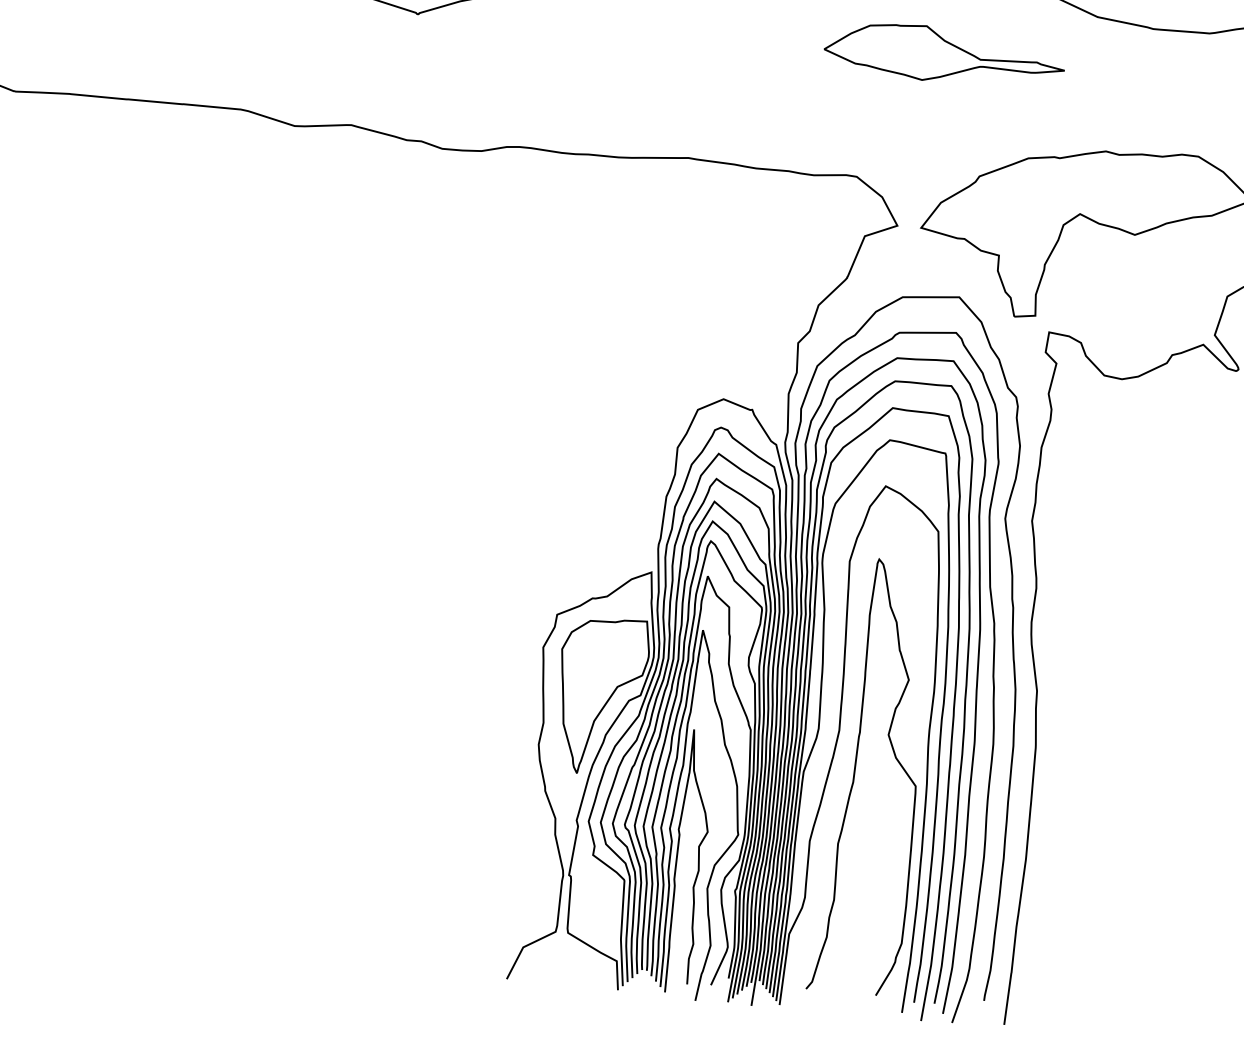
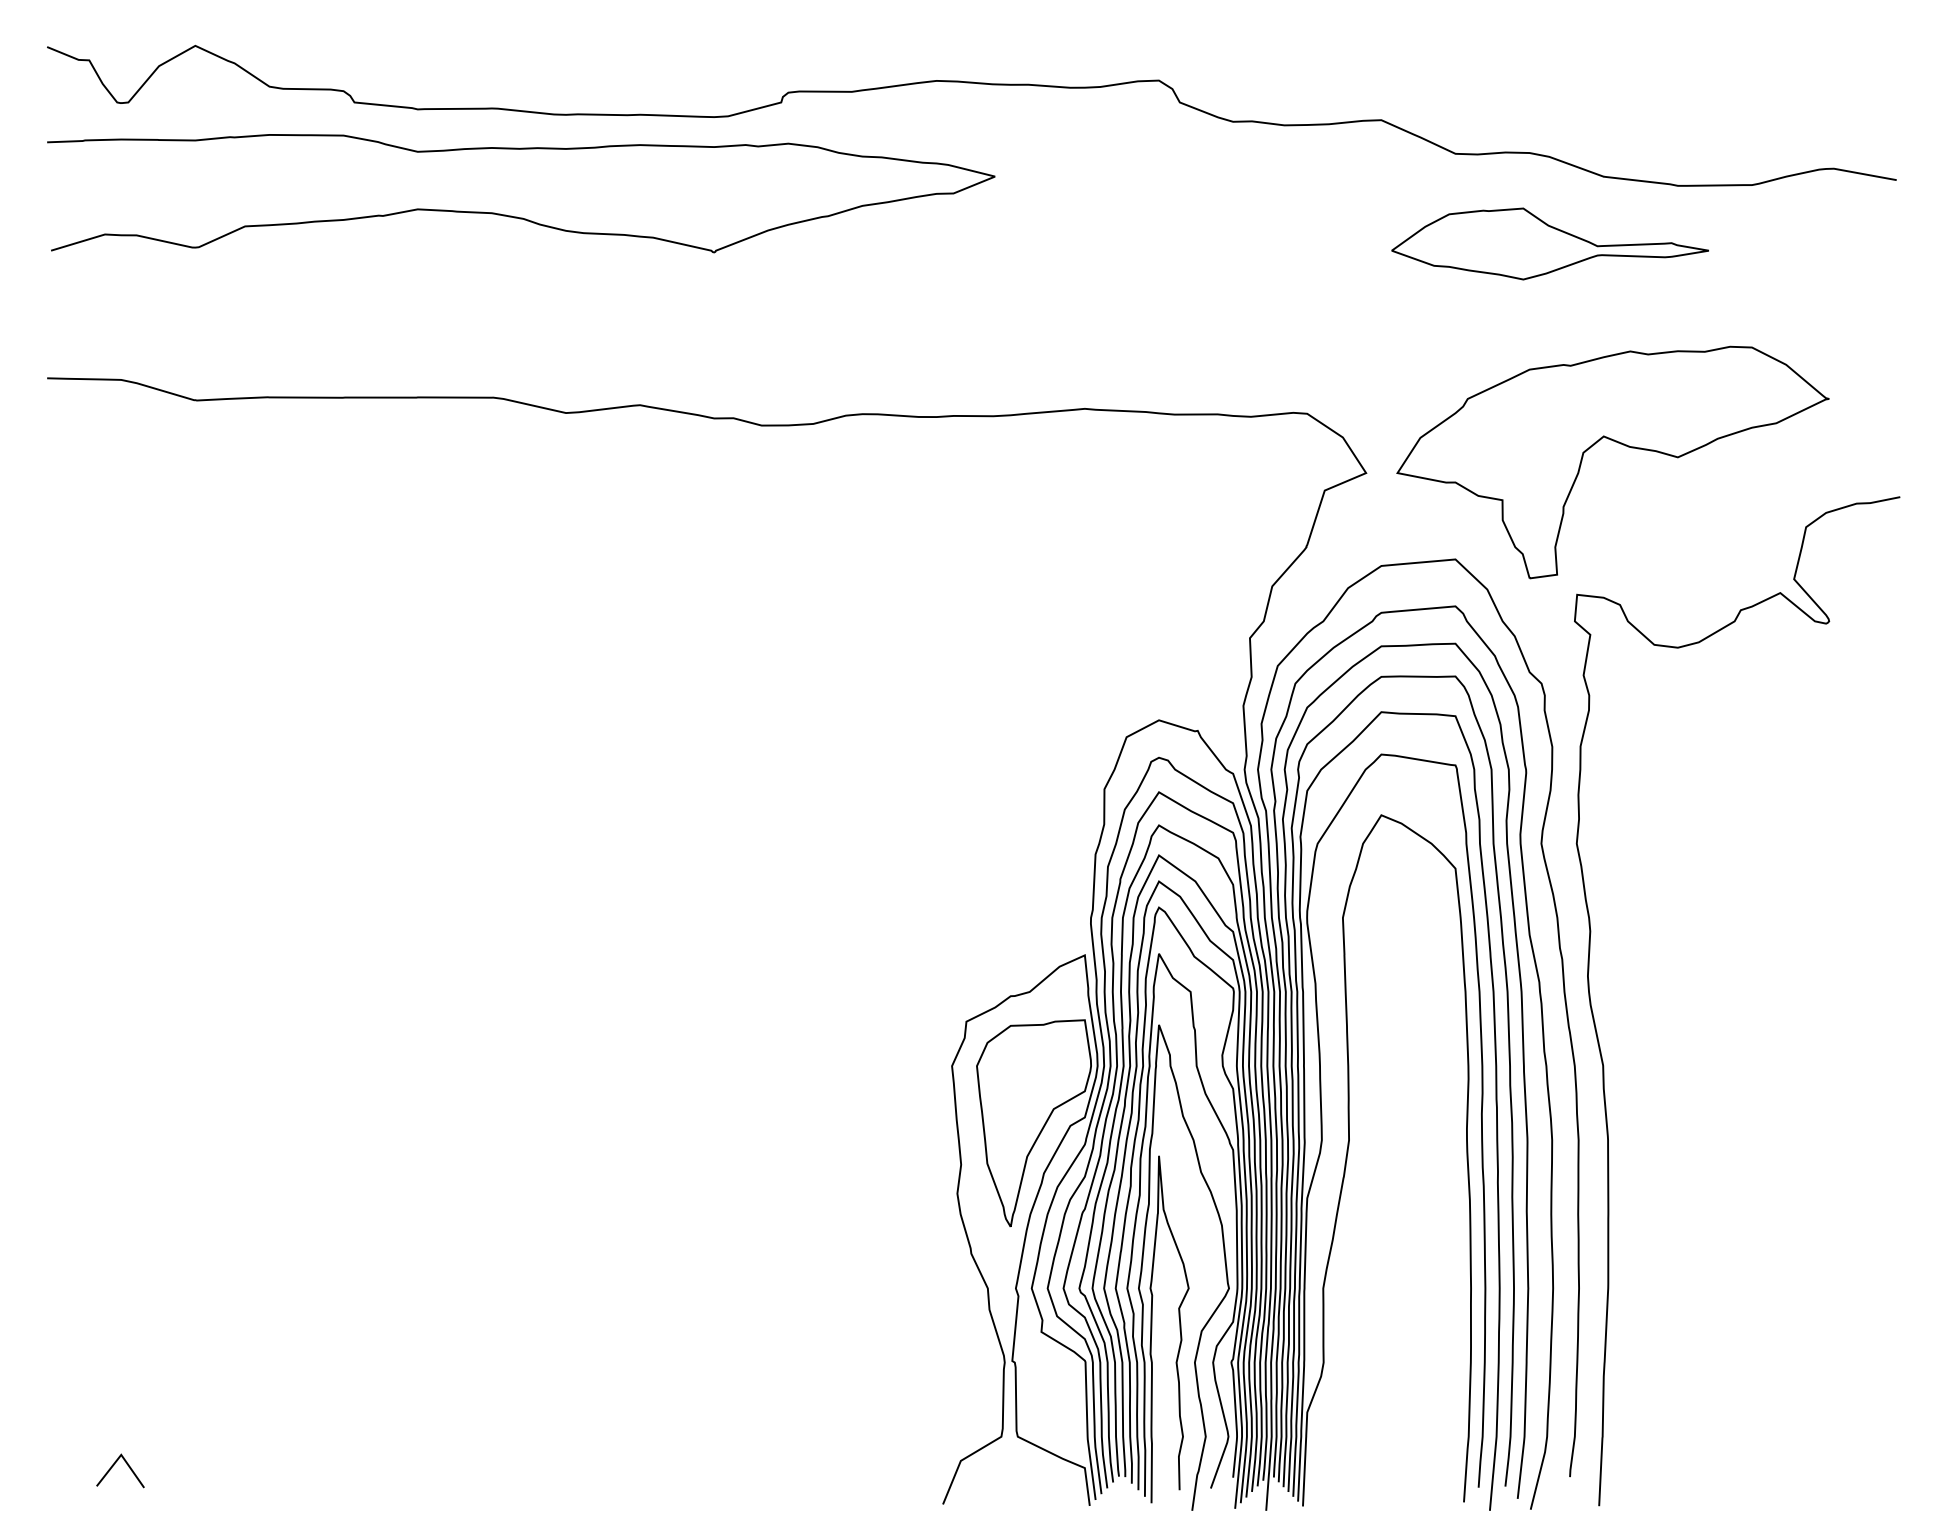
part: (944, 54) -> (1549, 243), moved
curve: (854, 774) -> (1374, 1196), removed

